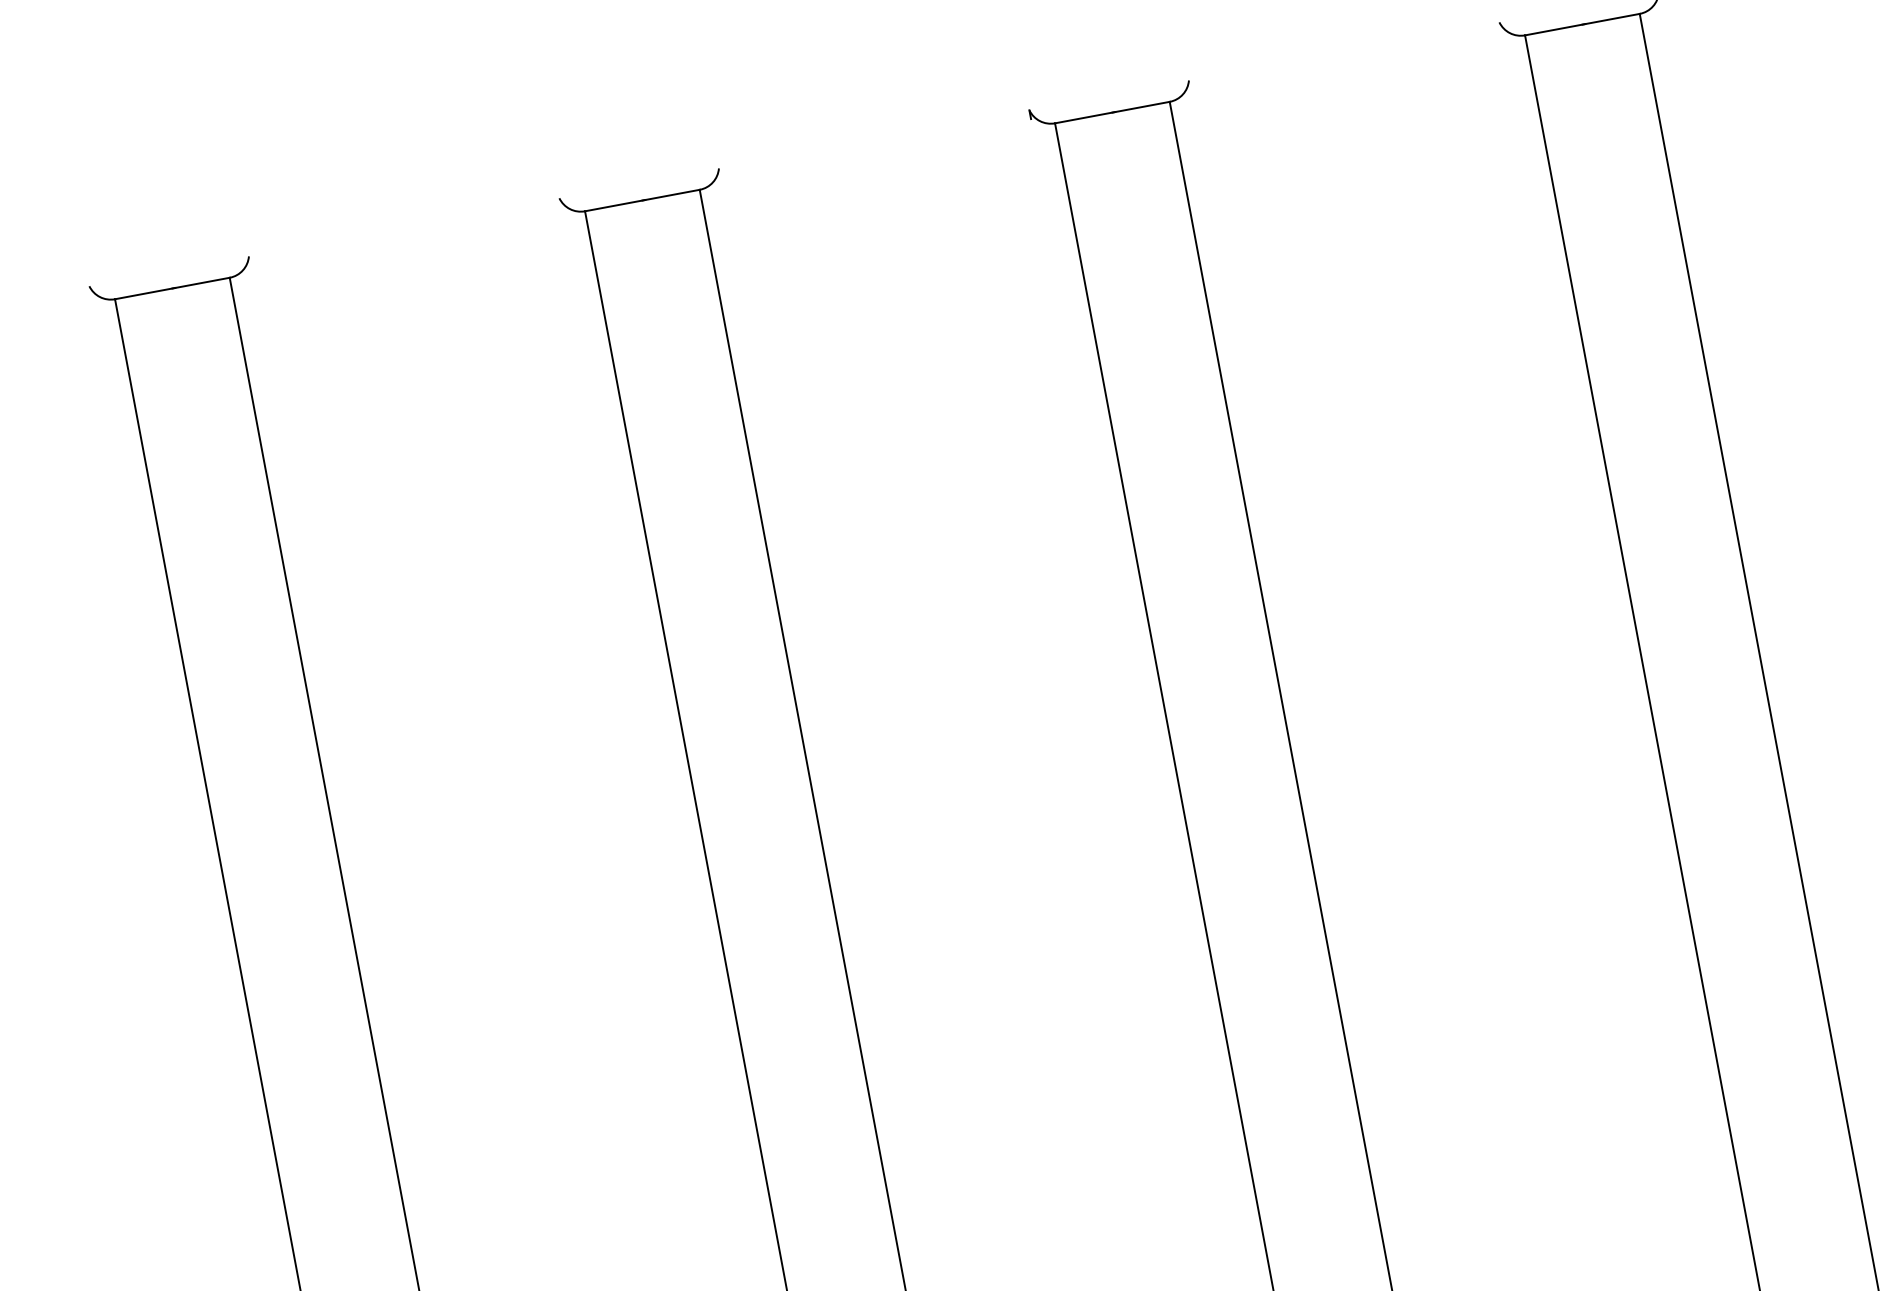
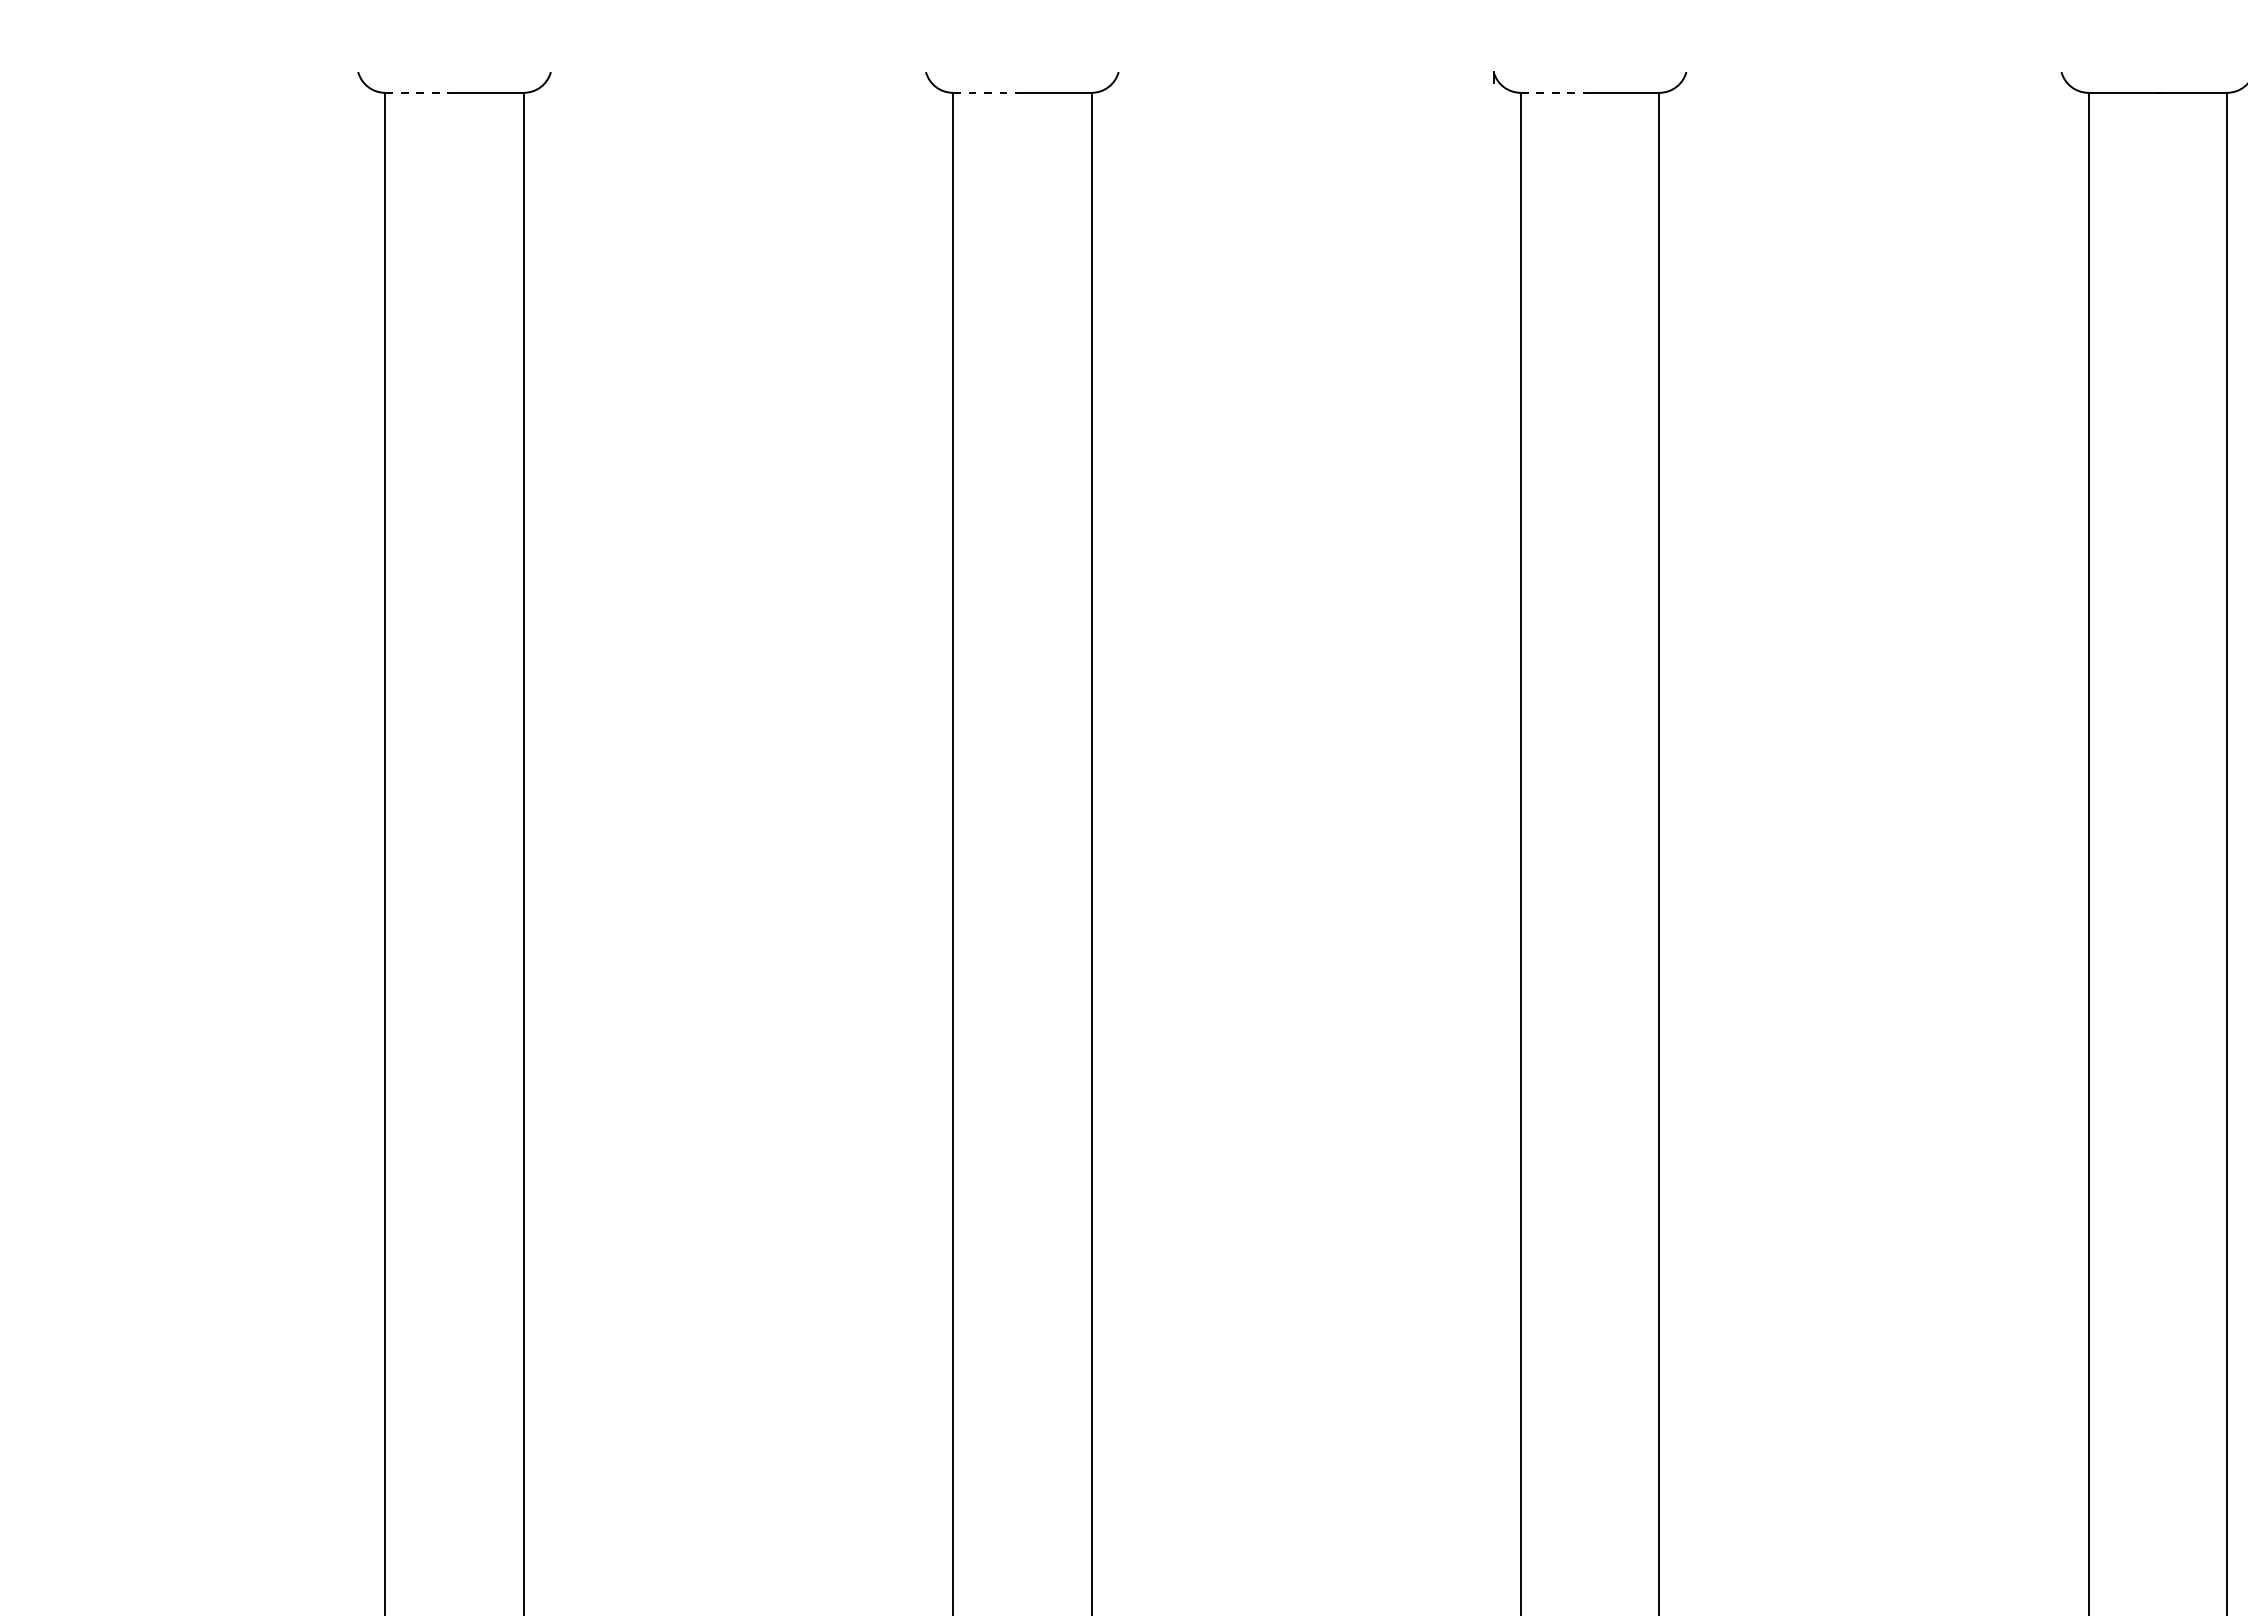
line: (1085, 117) -> (1557, 92), solid -> dashed
line: (615, 205) -> (989, 92), solid -> dashed
line: (145, 293) -> (422, 92), solid -> dashed

